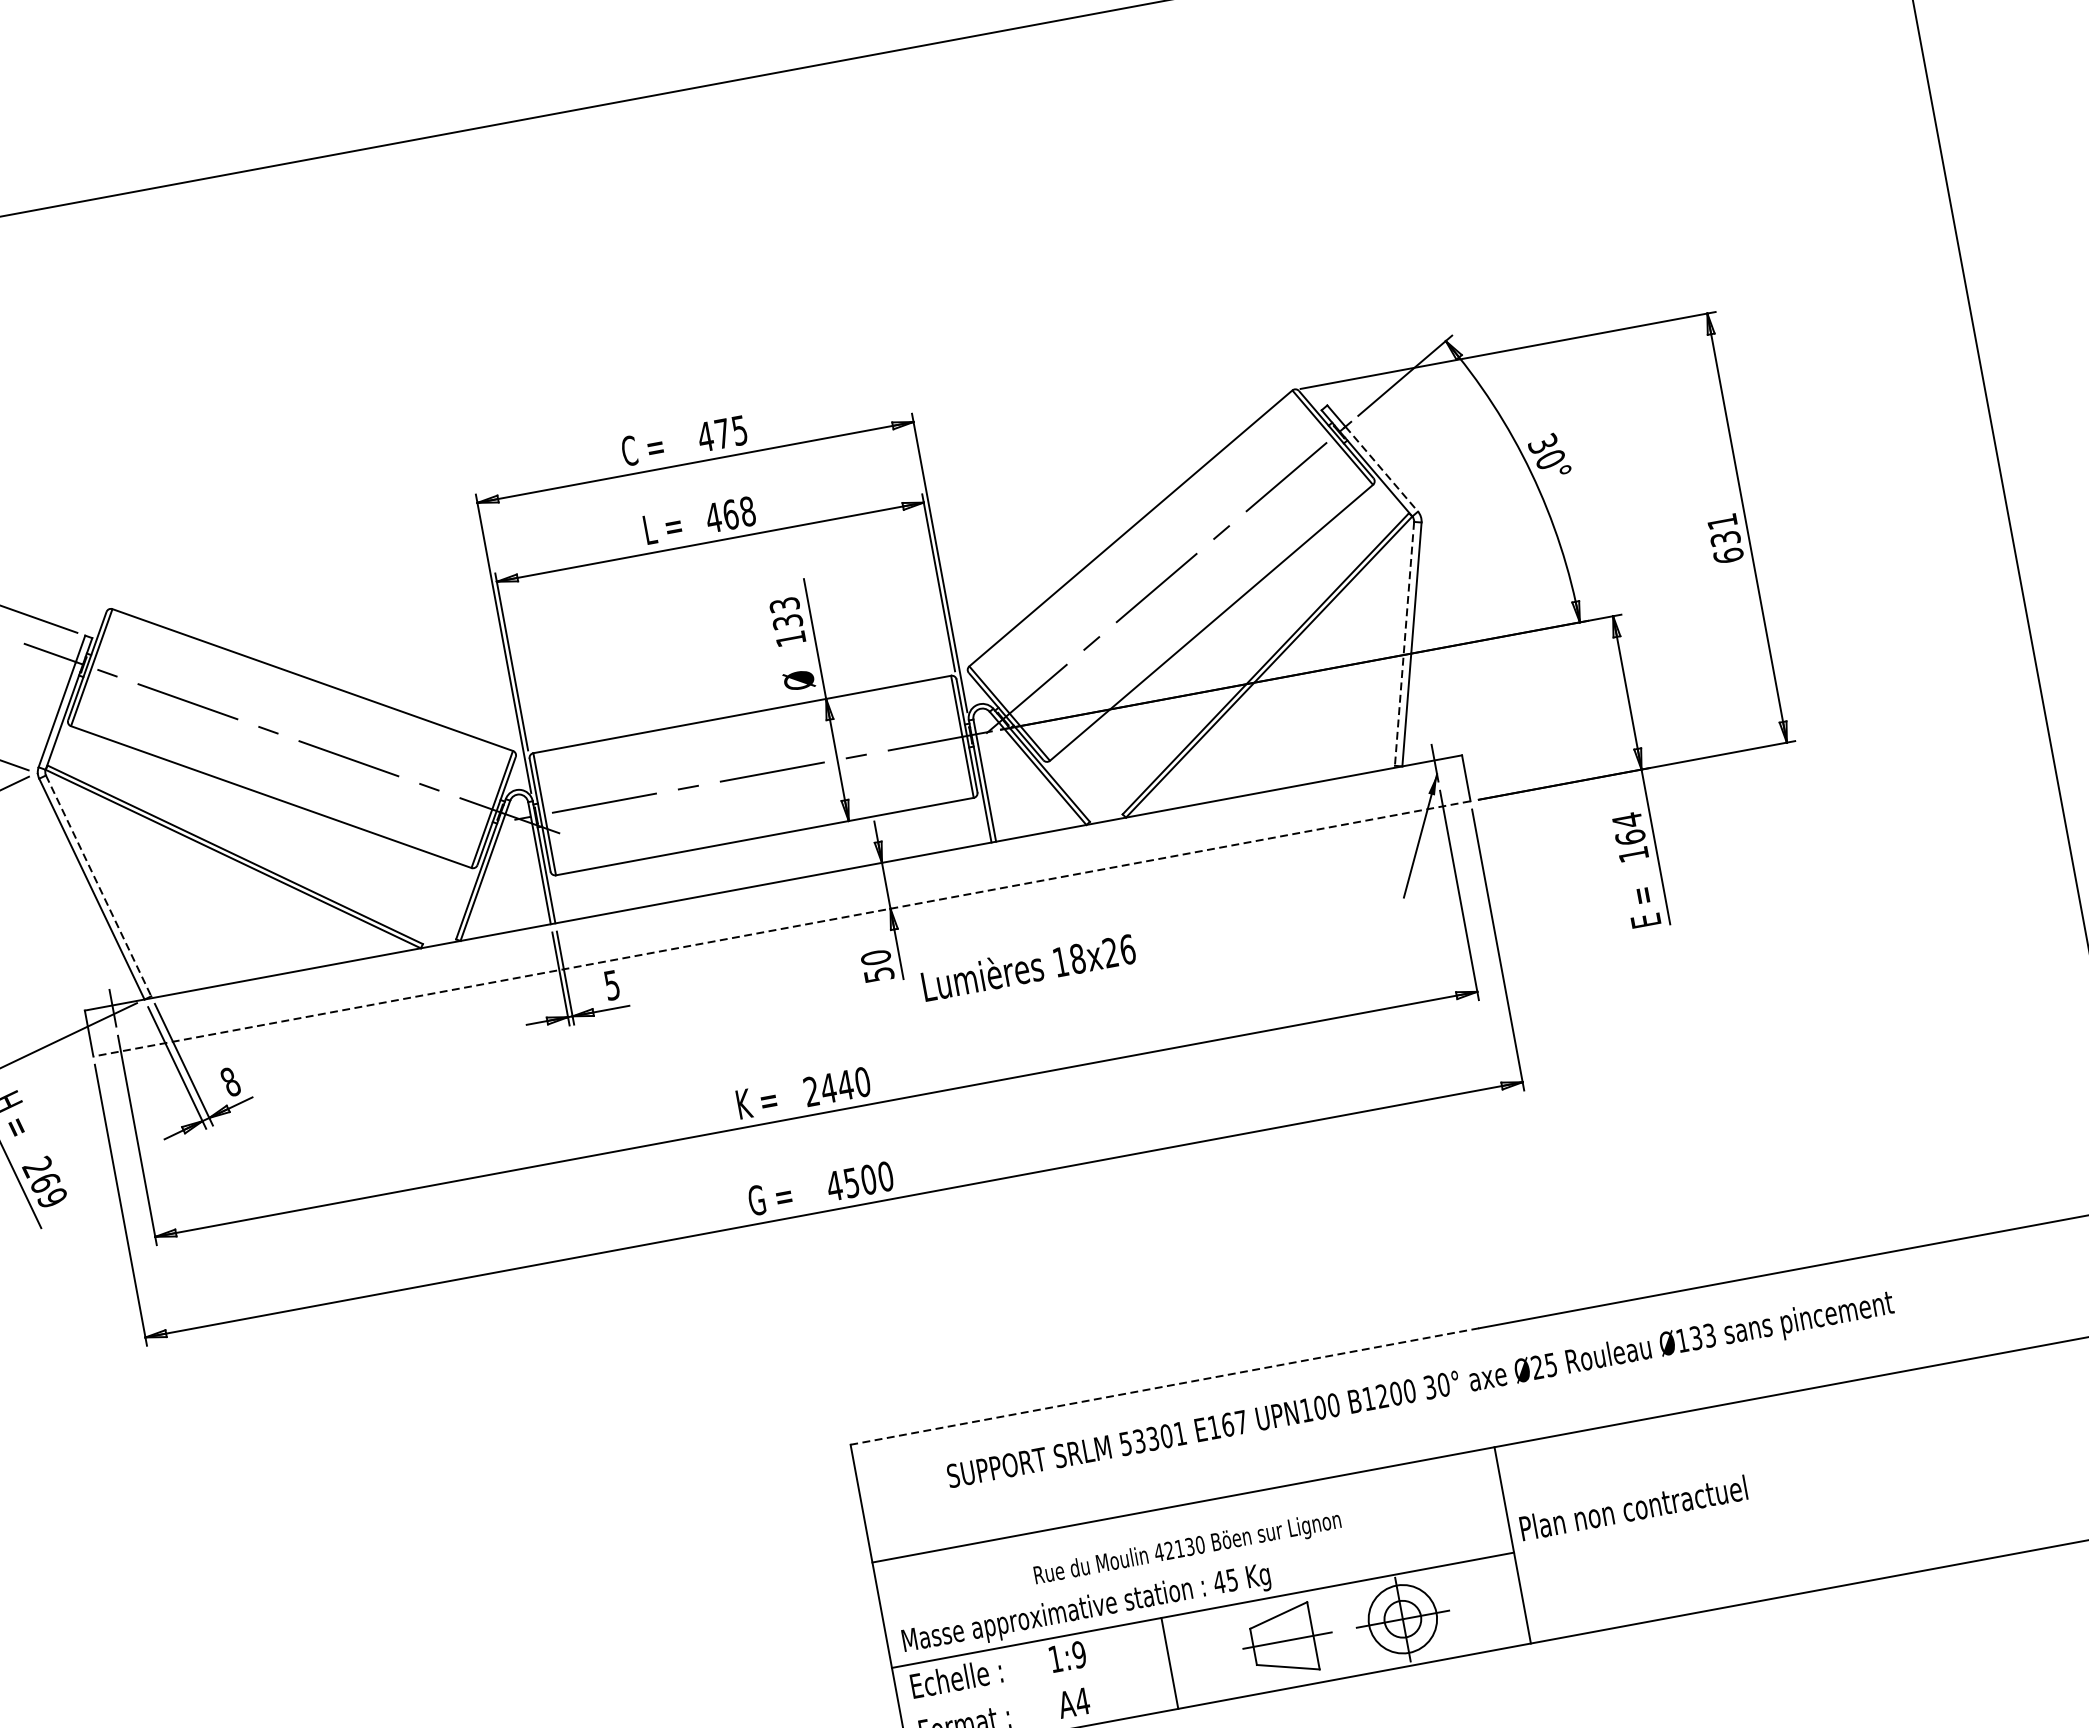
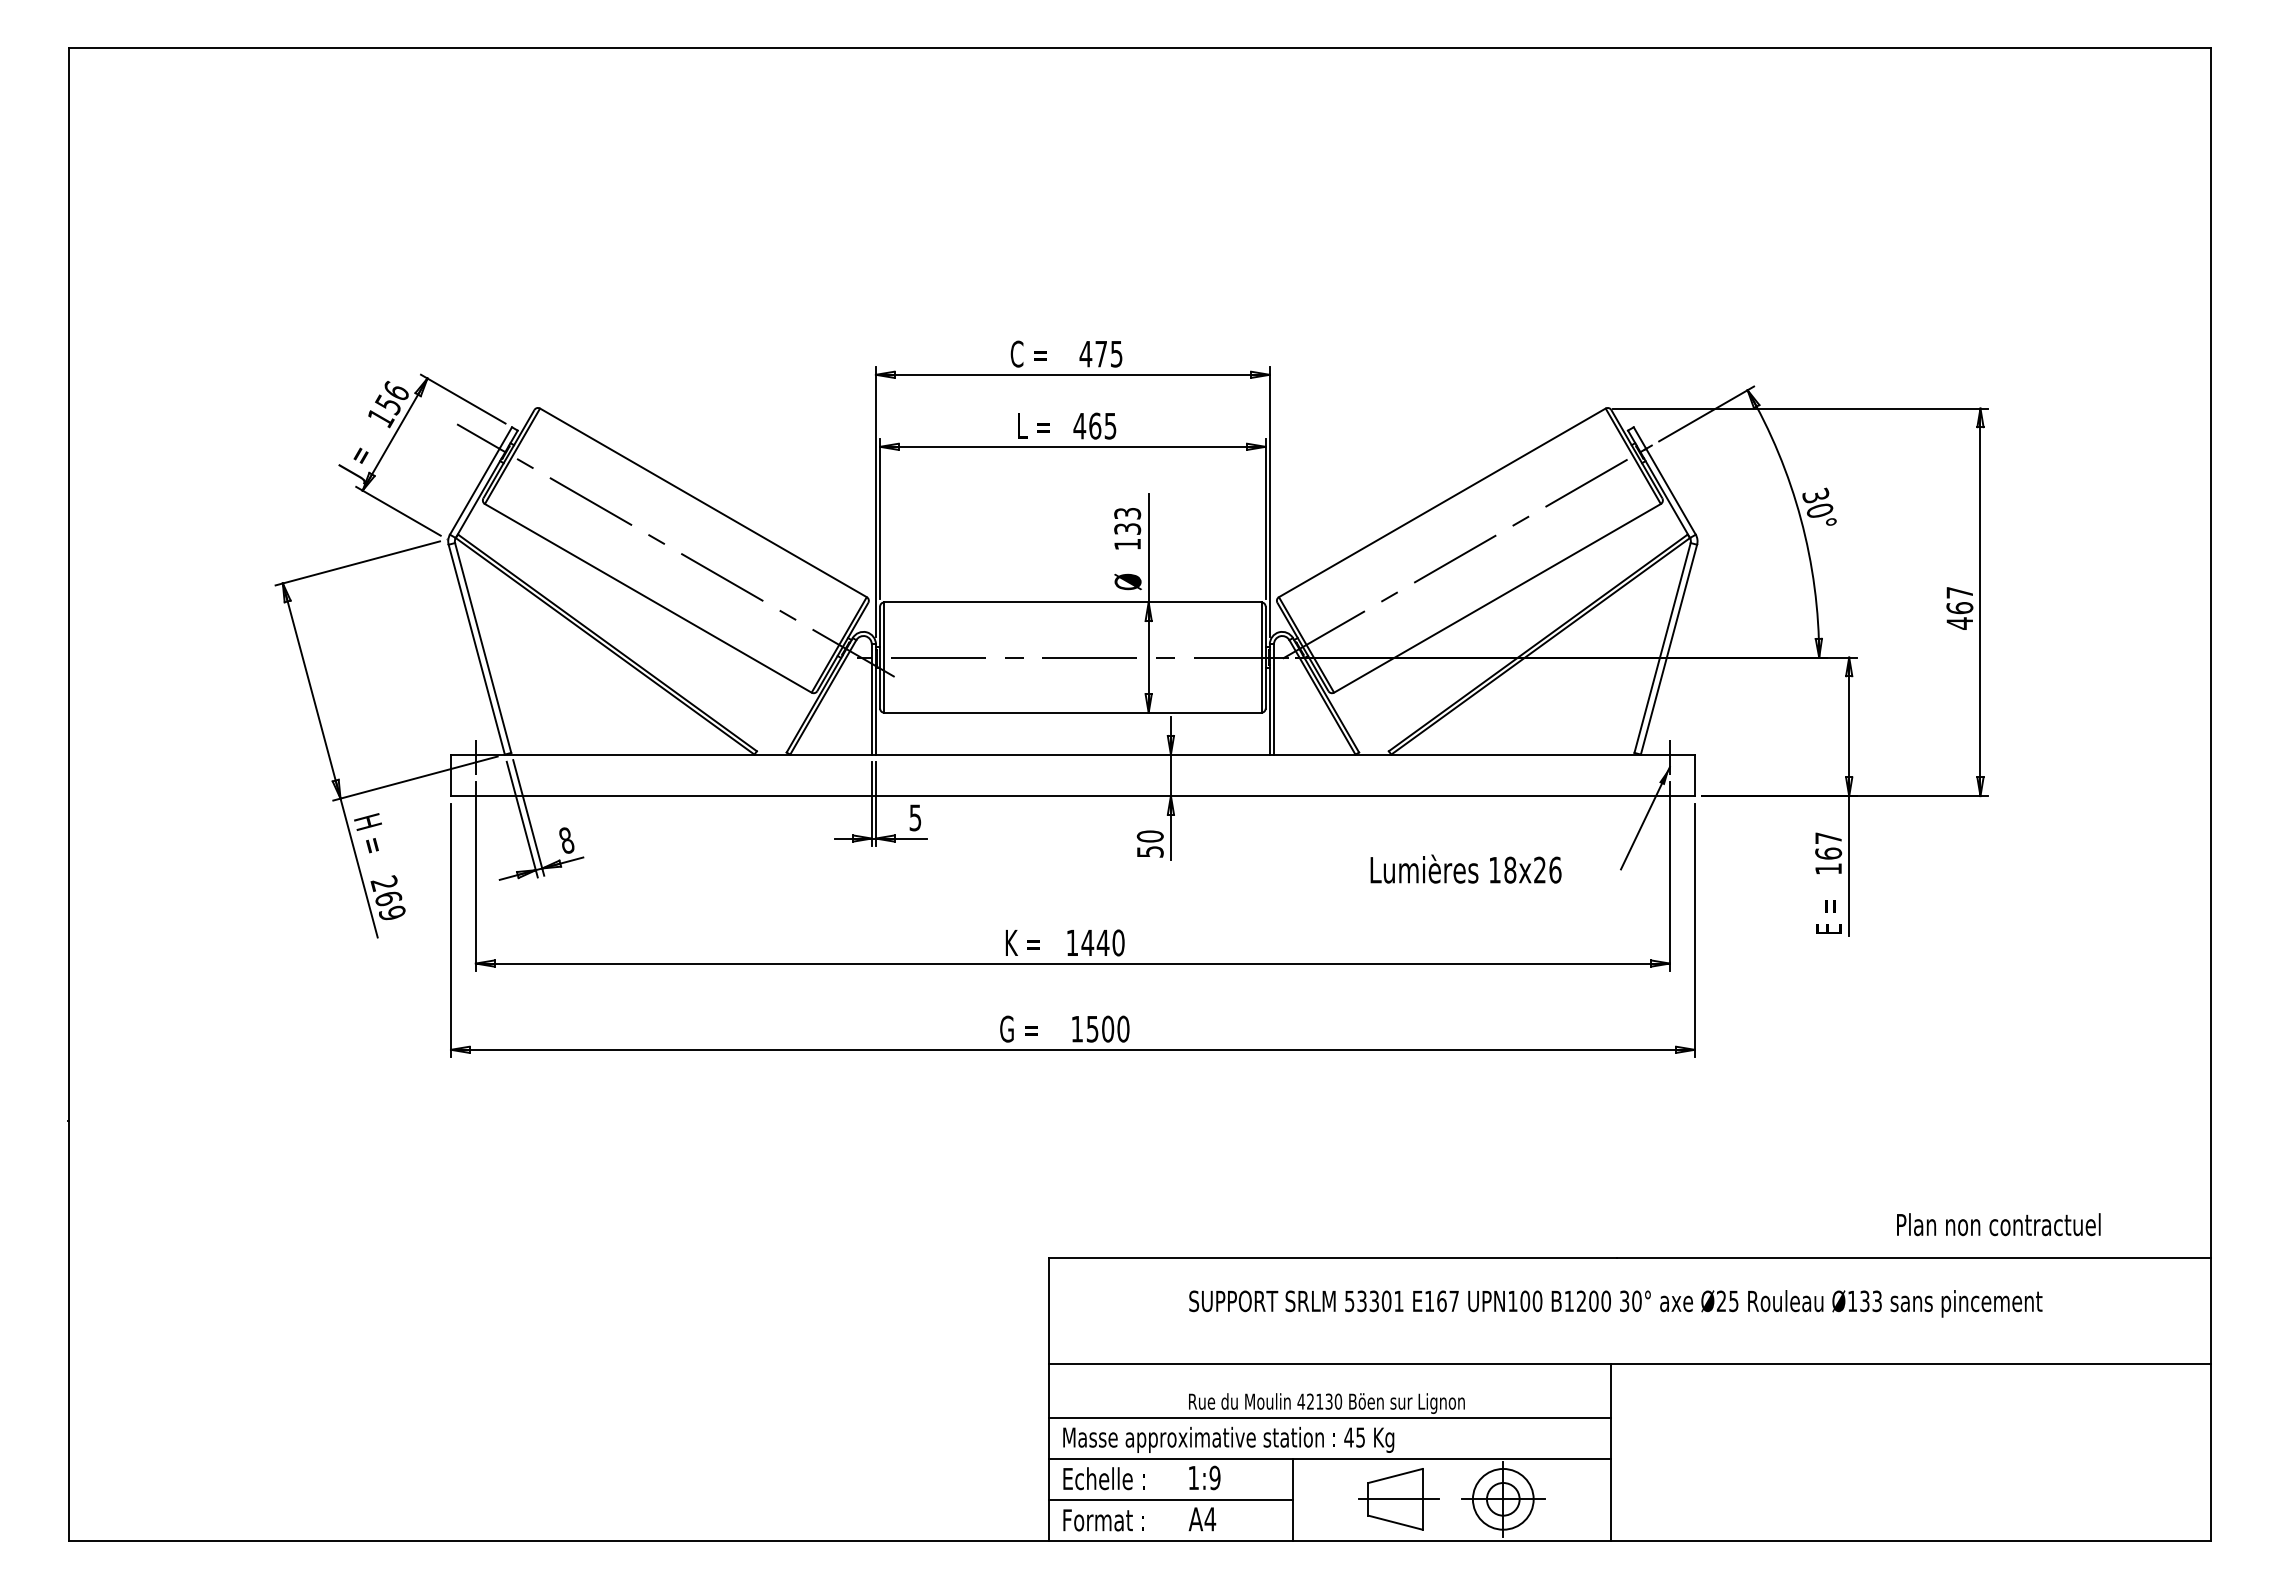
line: (1382, 468) -> (1671, 491), dashed -> solid
text: (747, 510) -> (1110, 425), 468 -> 465
text: (1725, 539) -> (1959, 608), 631 -> 467
line: (1404, 643) -> (1662, 647), dashed -> solid
text: (1627, 820) -> (1828, 838), 164 -> 167
line: (98, 885) -> (483, 647), dashed -> solid
line: (781, 929) -> (1072, 796), dashed -> solid
text: (1027, 966) -> (1465, 868), moved
text: (810, 1091) -> (1071, 942), 2440 -> 1440
text: (833, 1186) -> (1076, 1029), 4500 -> 1500
line: (1165, 1386) -> (1333, 1257), dashed -> solid
text: (1420, 1391) -> (1615, 1303), moved
text: (1633, 1508) -> (1998, 1224), moved
line: (1194, 1565) -> (1330, 1418), added
line: (1034, 1688) -> (1170, 1500), added

